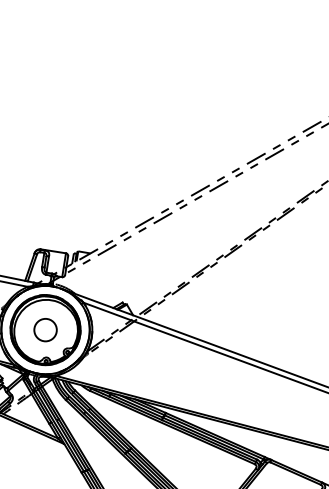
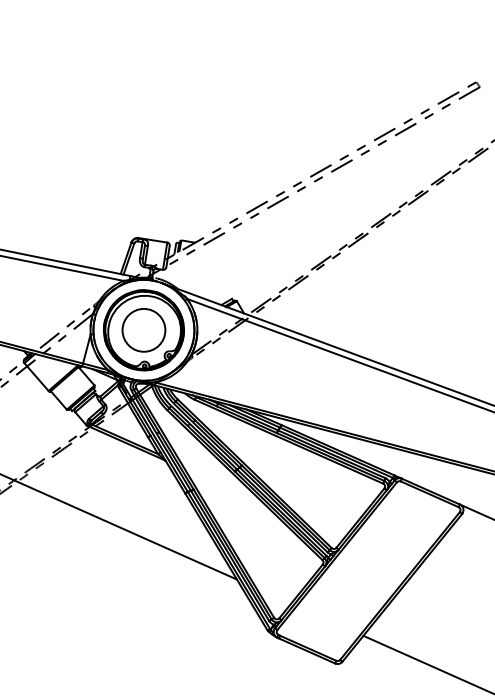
circle: (45, 329) -> (143, 329), size x1.67

